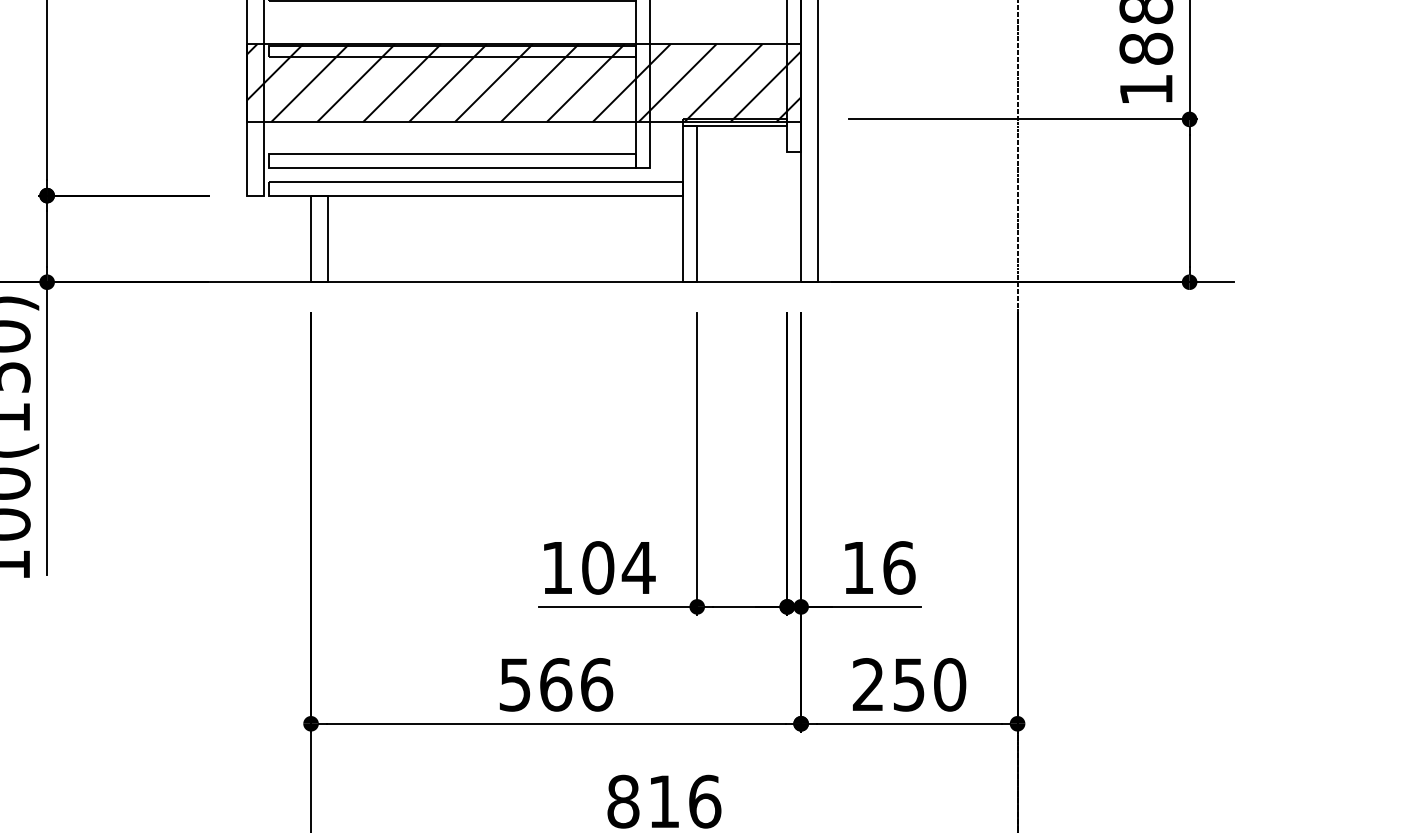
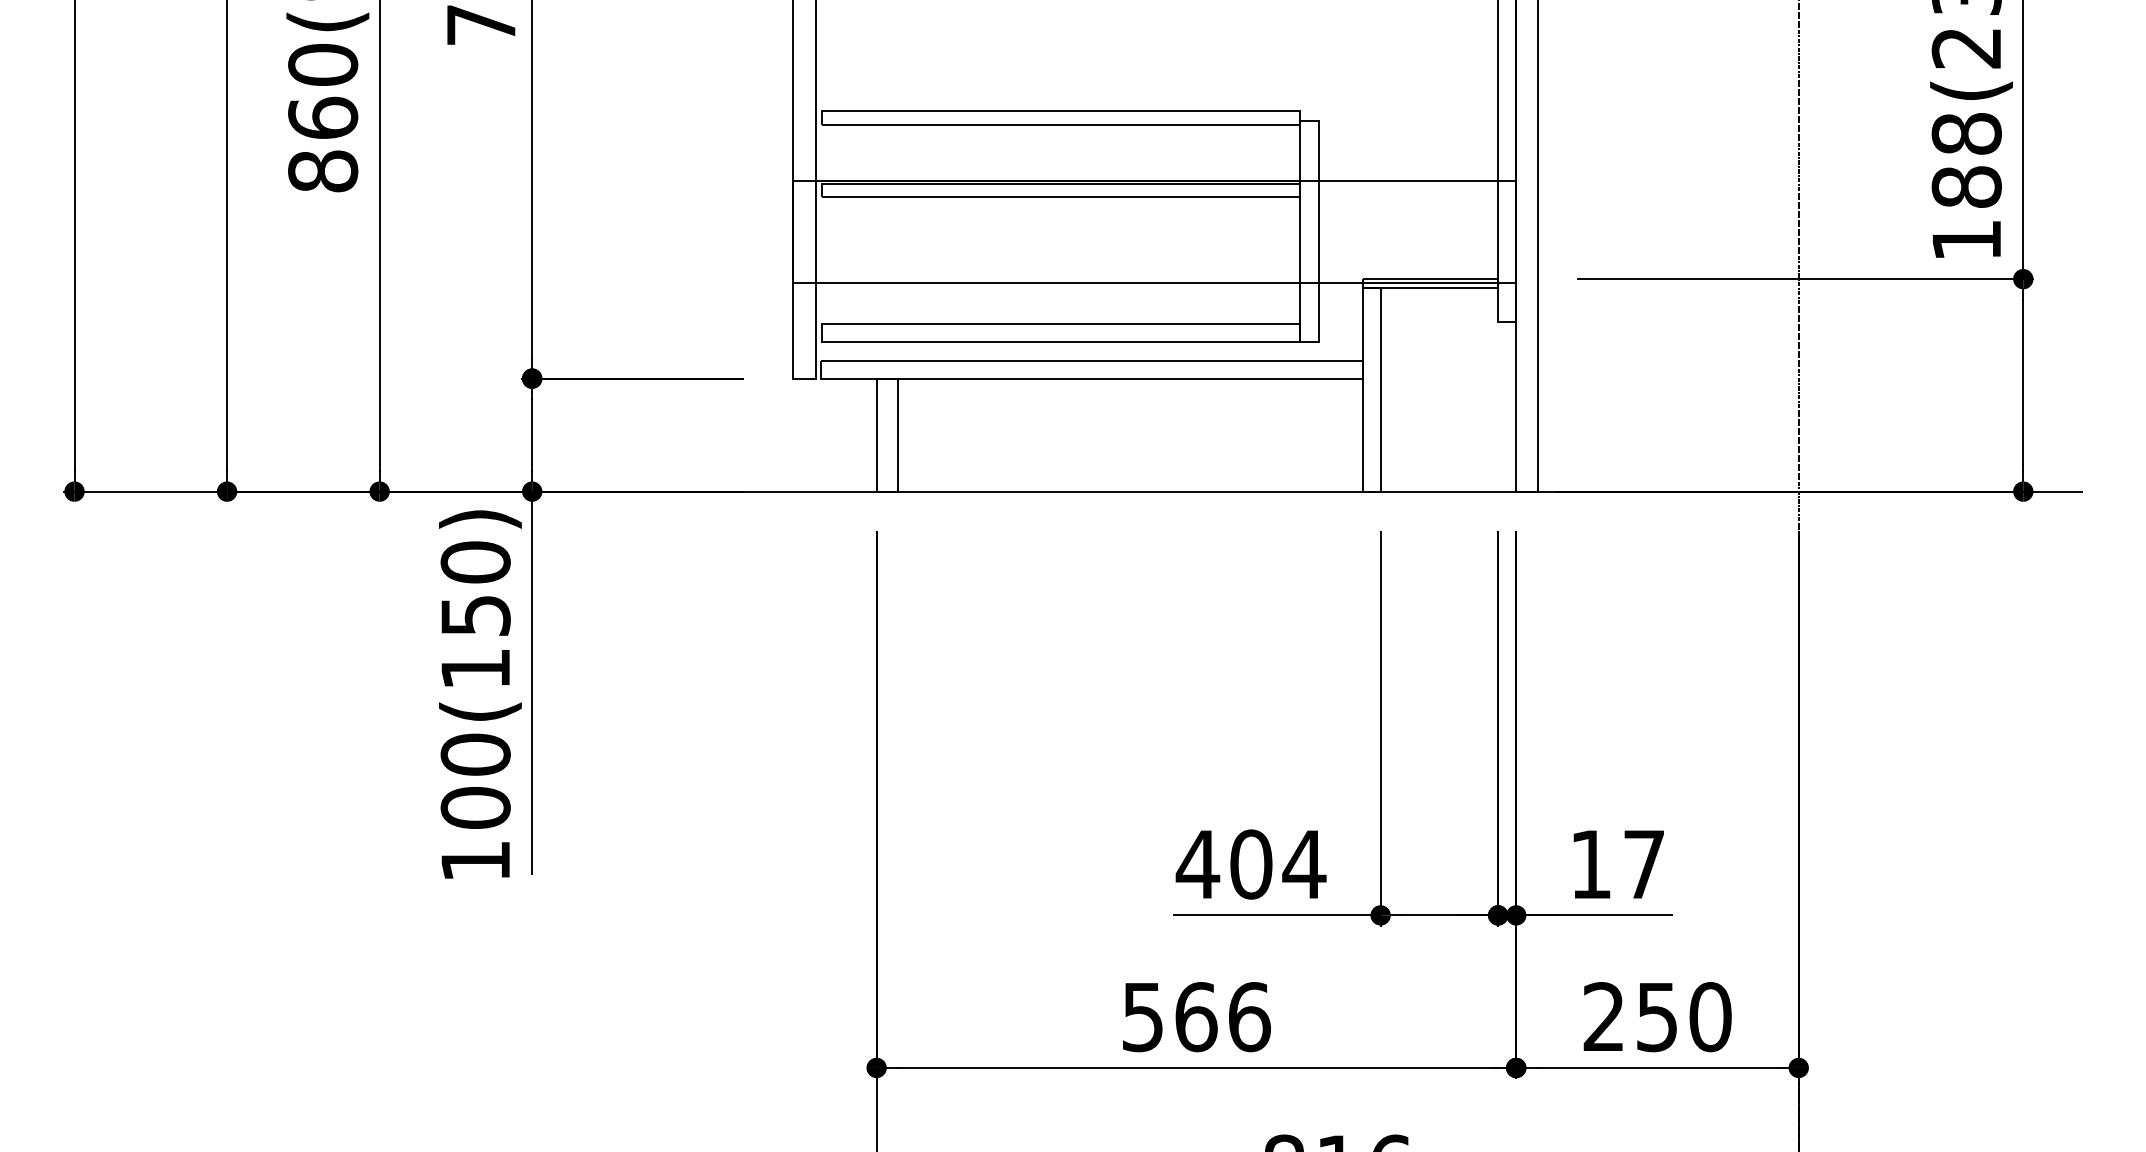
hatch: (523, 82) -> (1154, 231), removed
text: (556, 567) -> (1197, 864), 104 -> 404
text: (899, 567) -> (1644, 864), 16 -> 17

